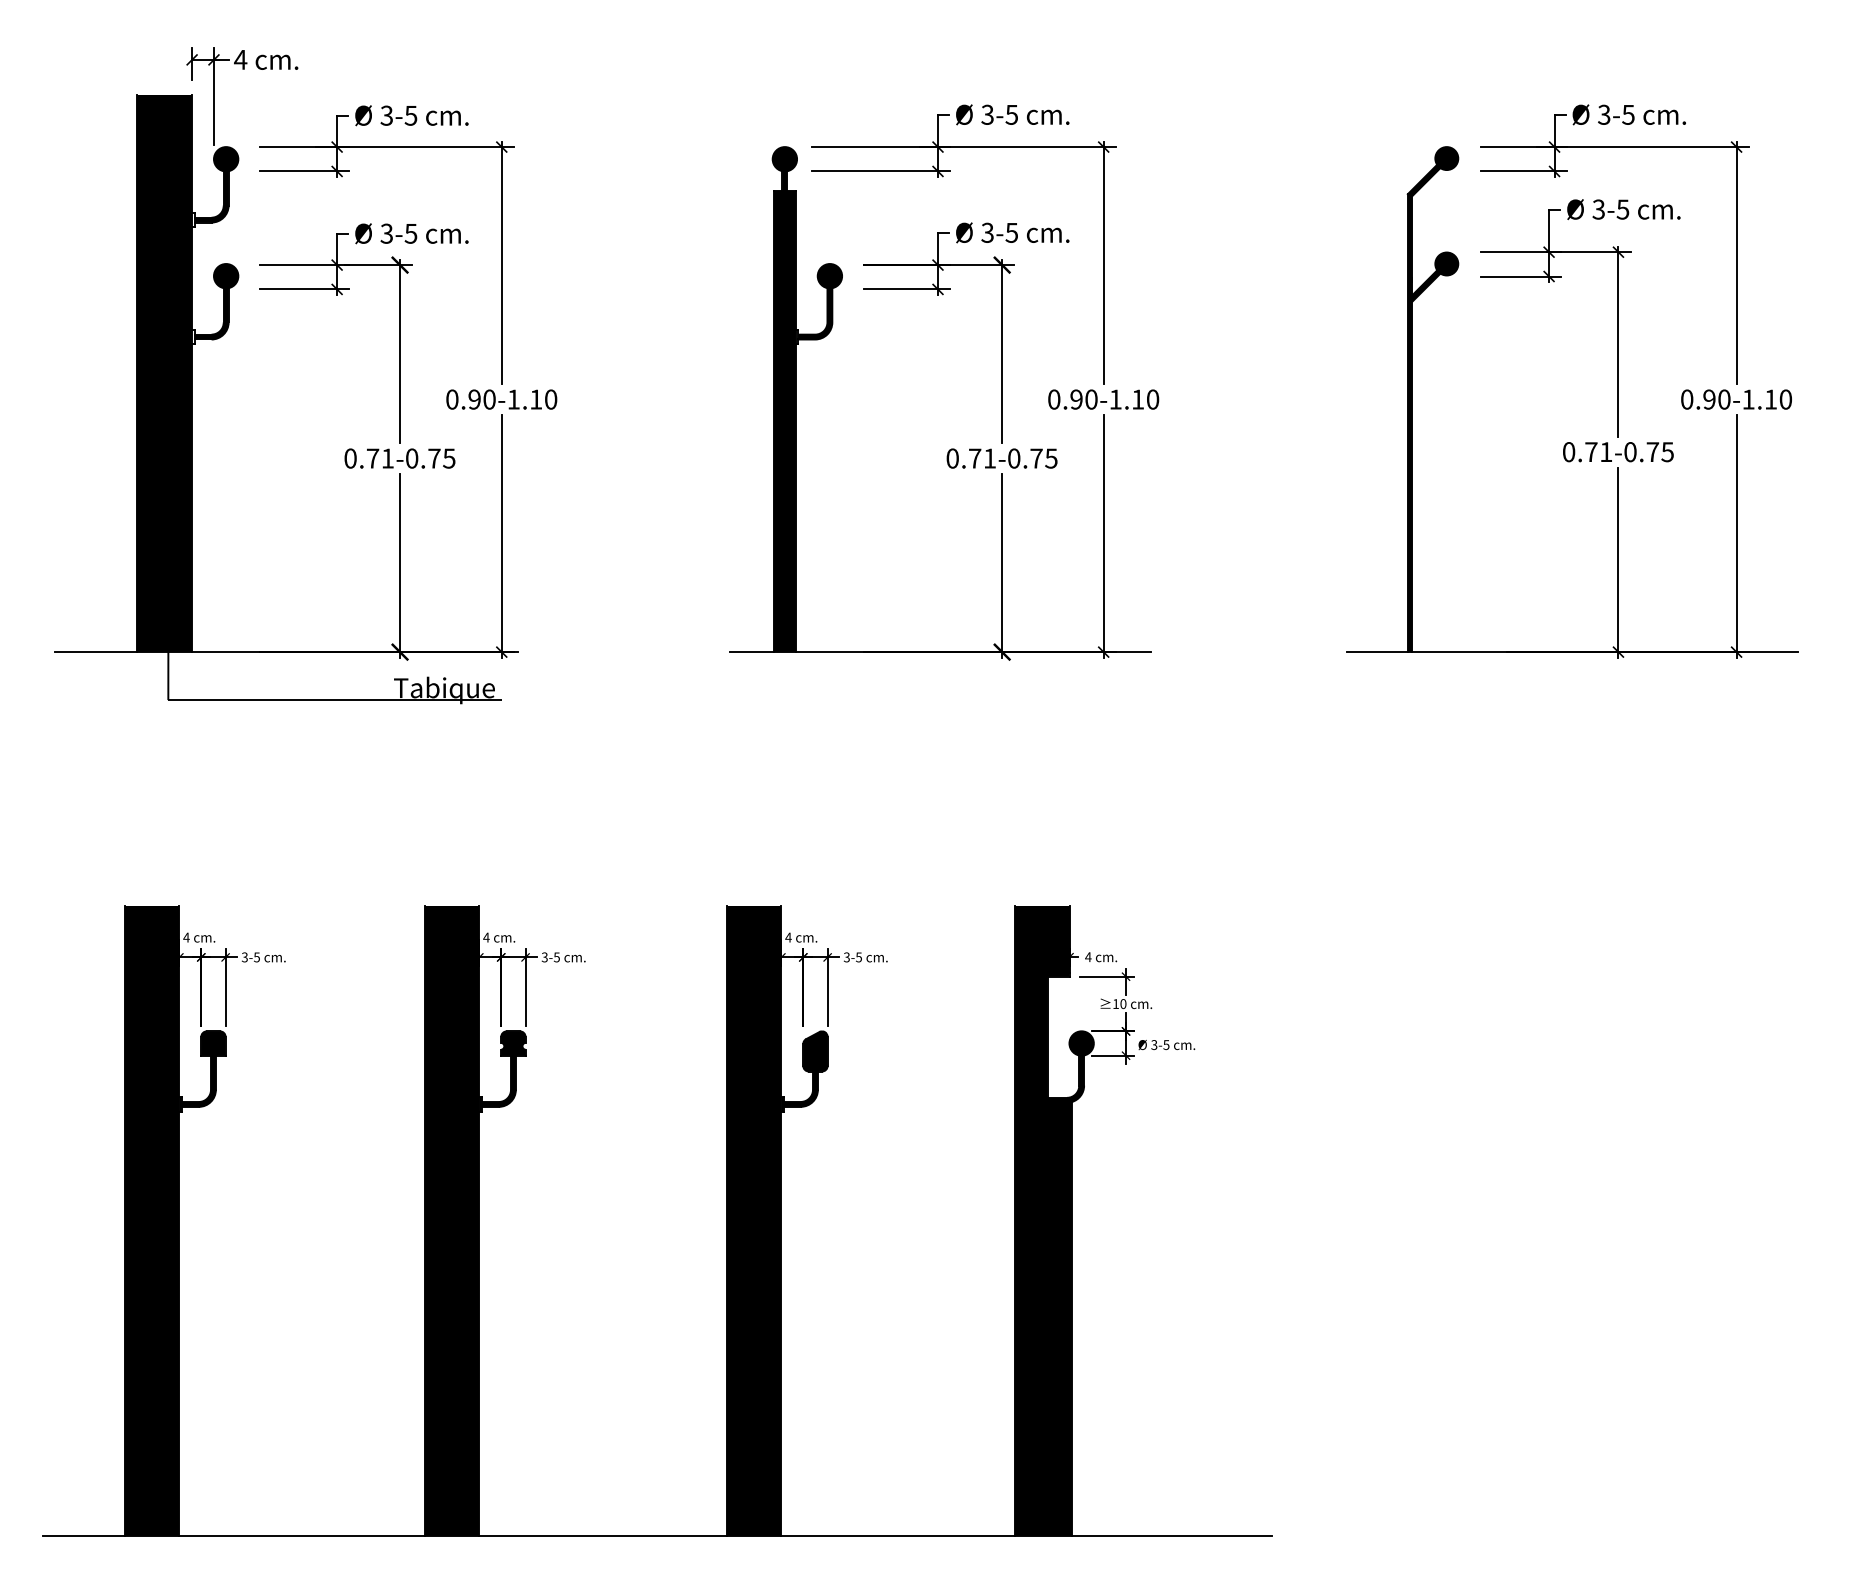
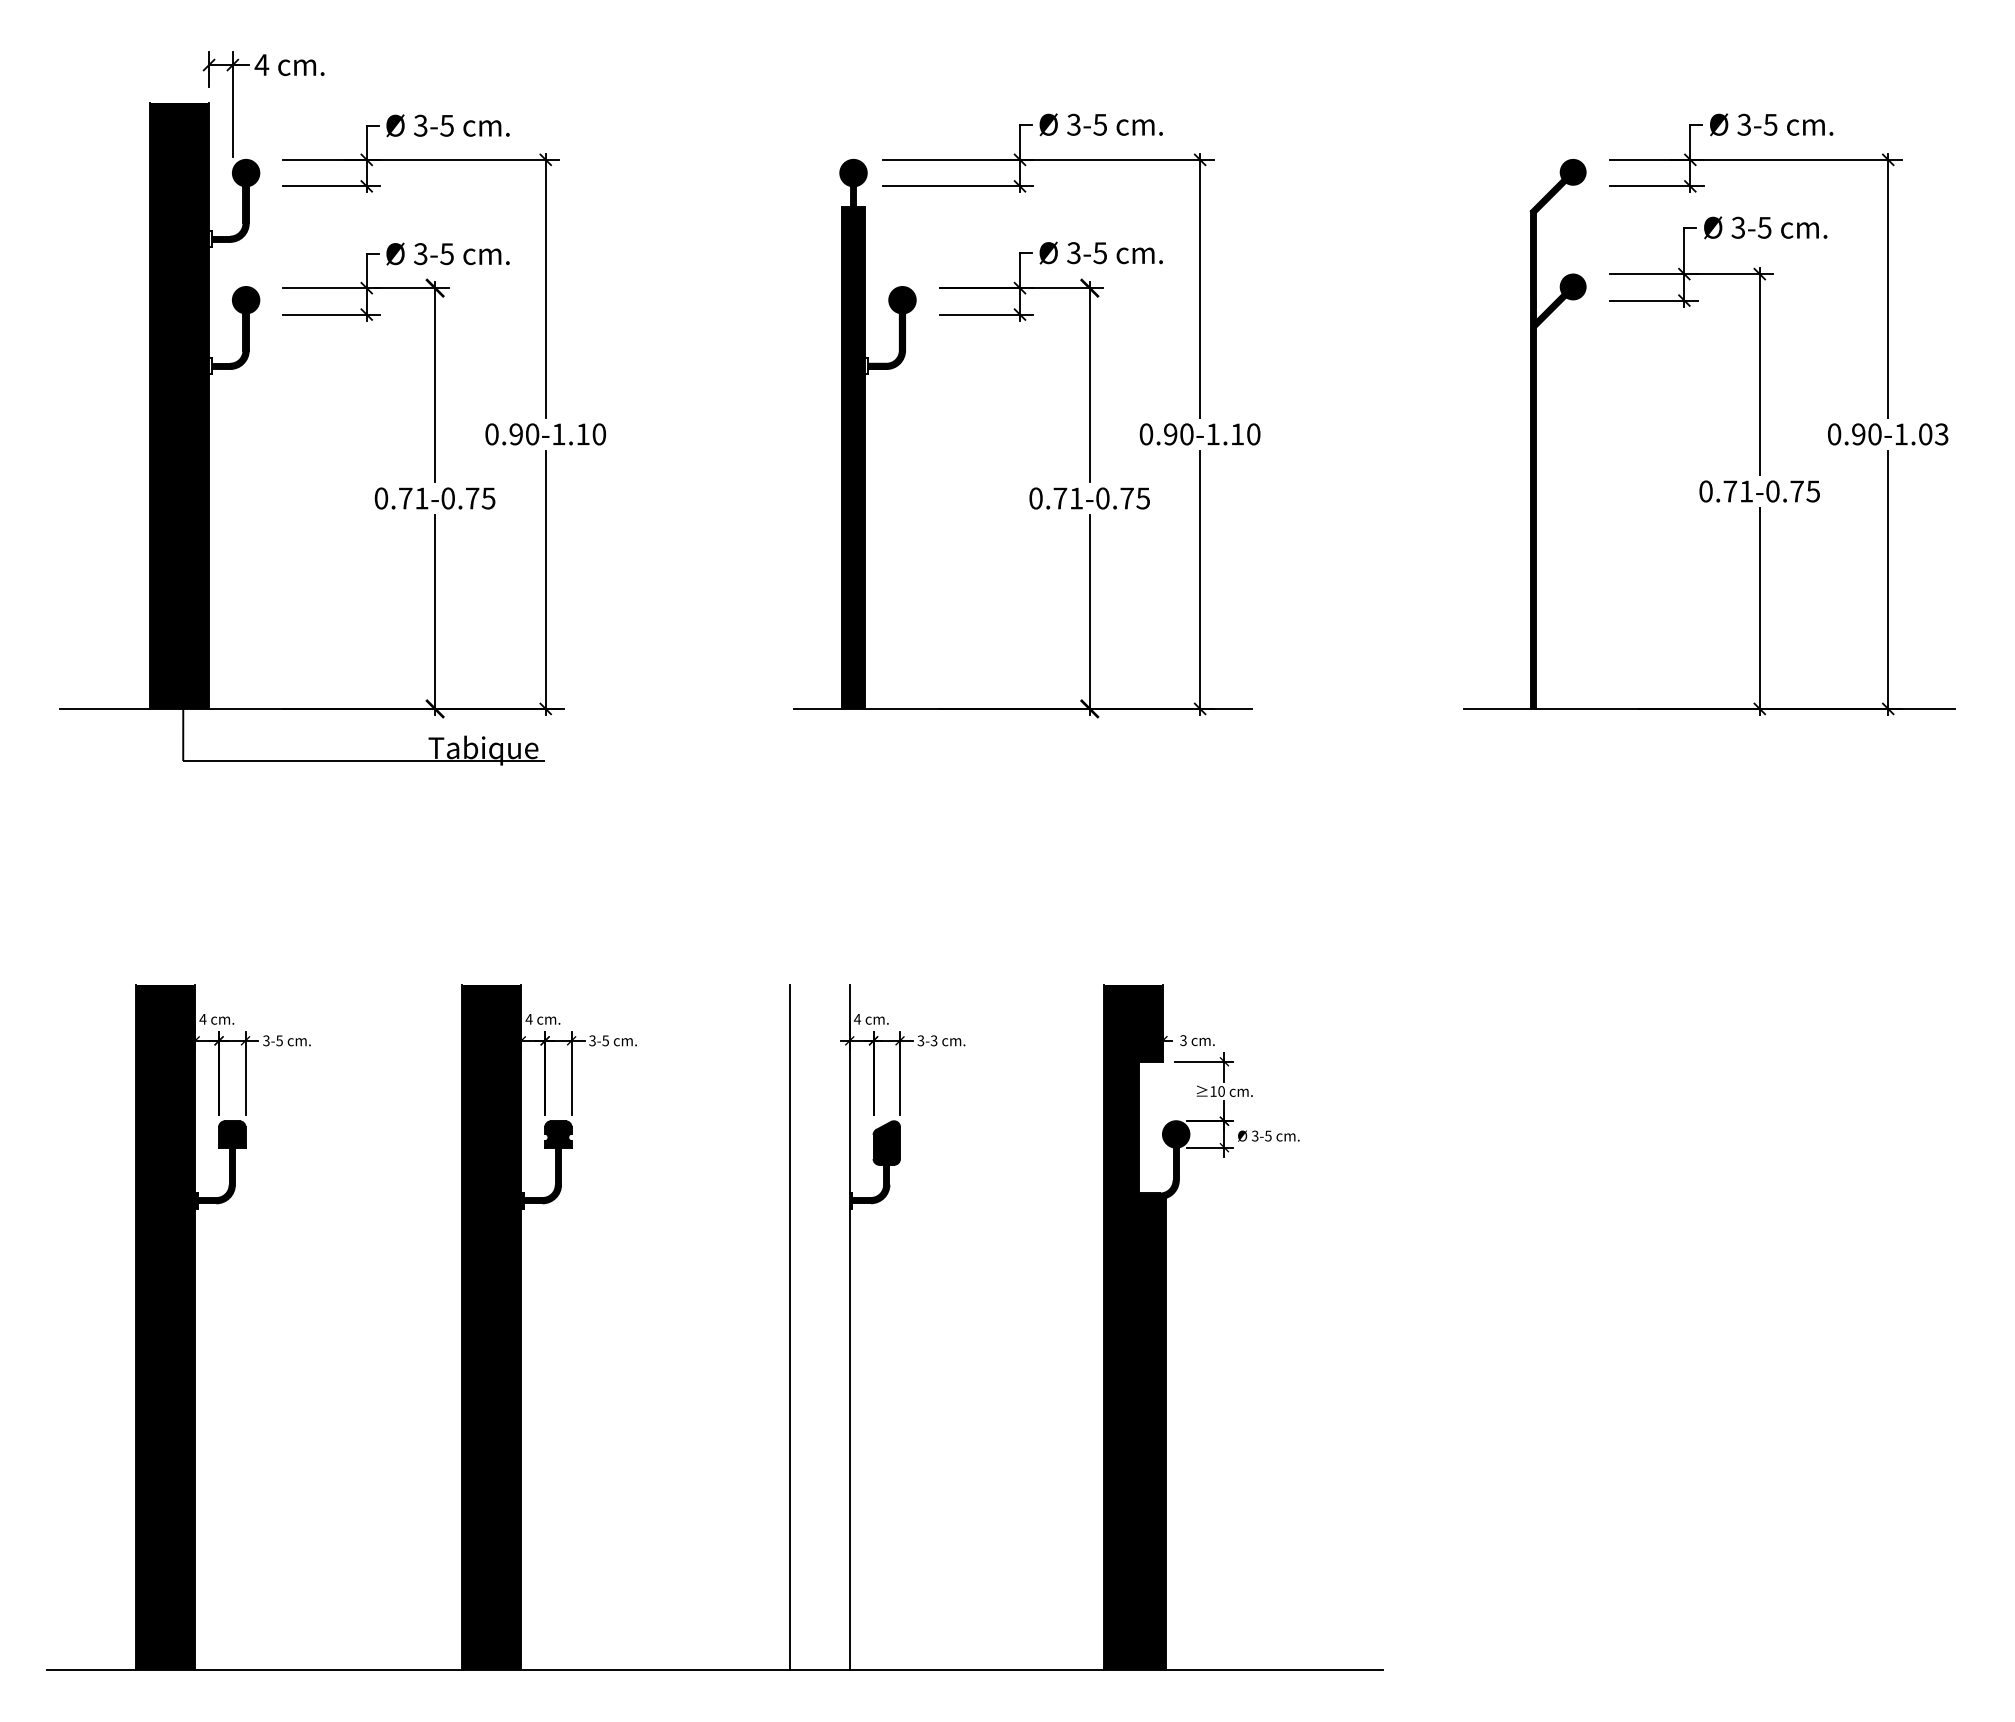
text: (1778, 399) -> (1933, 434), 0.90-1.10 -> 0.90-1.03
text: (859, 957) -> (934, 1040), 3-5 -> 3-3
text: (1088, 957) -> (1183, 1040), 4 -> 3
fill: (753, 1221) -> (819, 1327), removed

